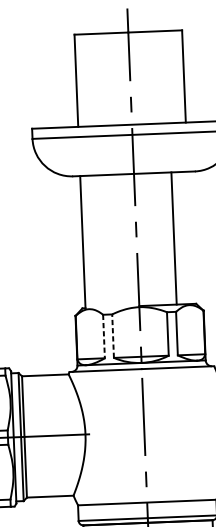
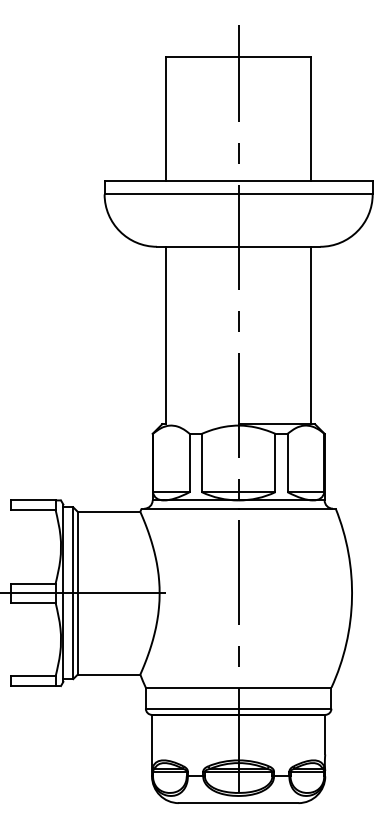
line: (173, 238) -> (310, 335), moved
line: (112, 335) -> (201, 462), dashed -> solid
line: (103, 336) -> (189, 463), dashed -> solid

